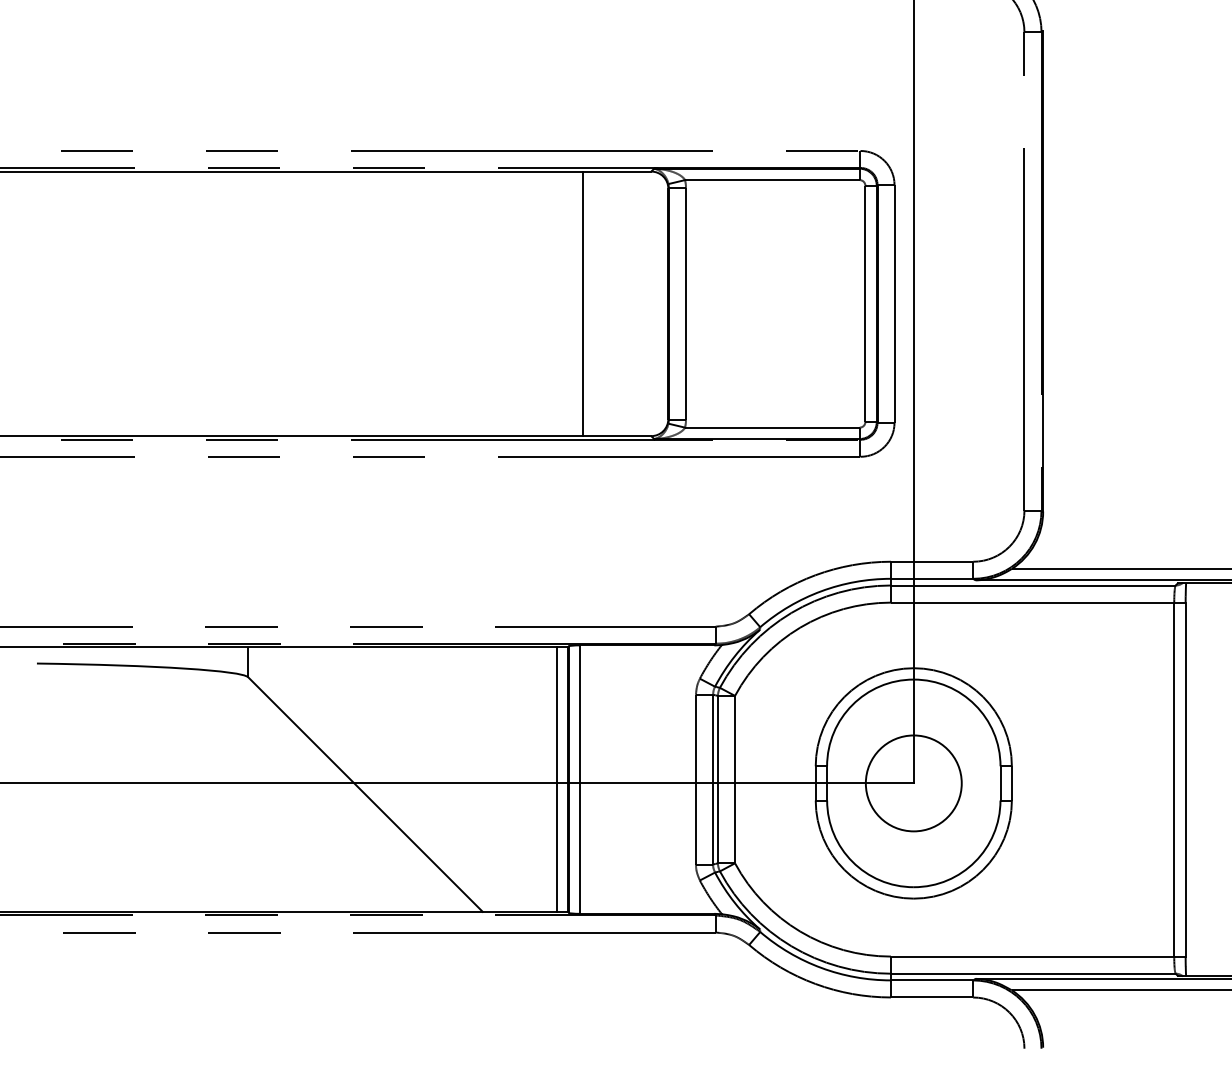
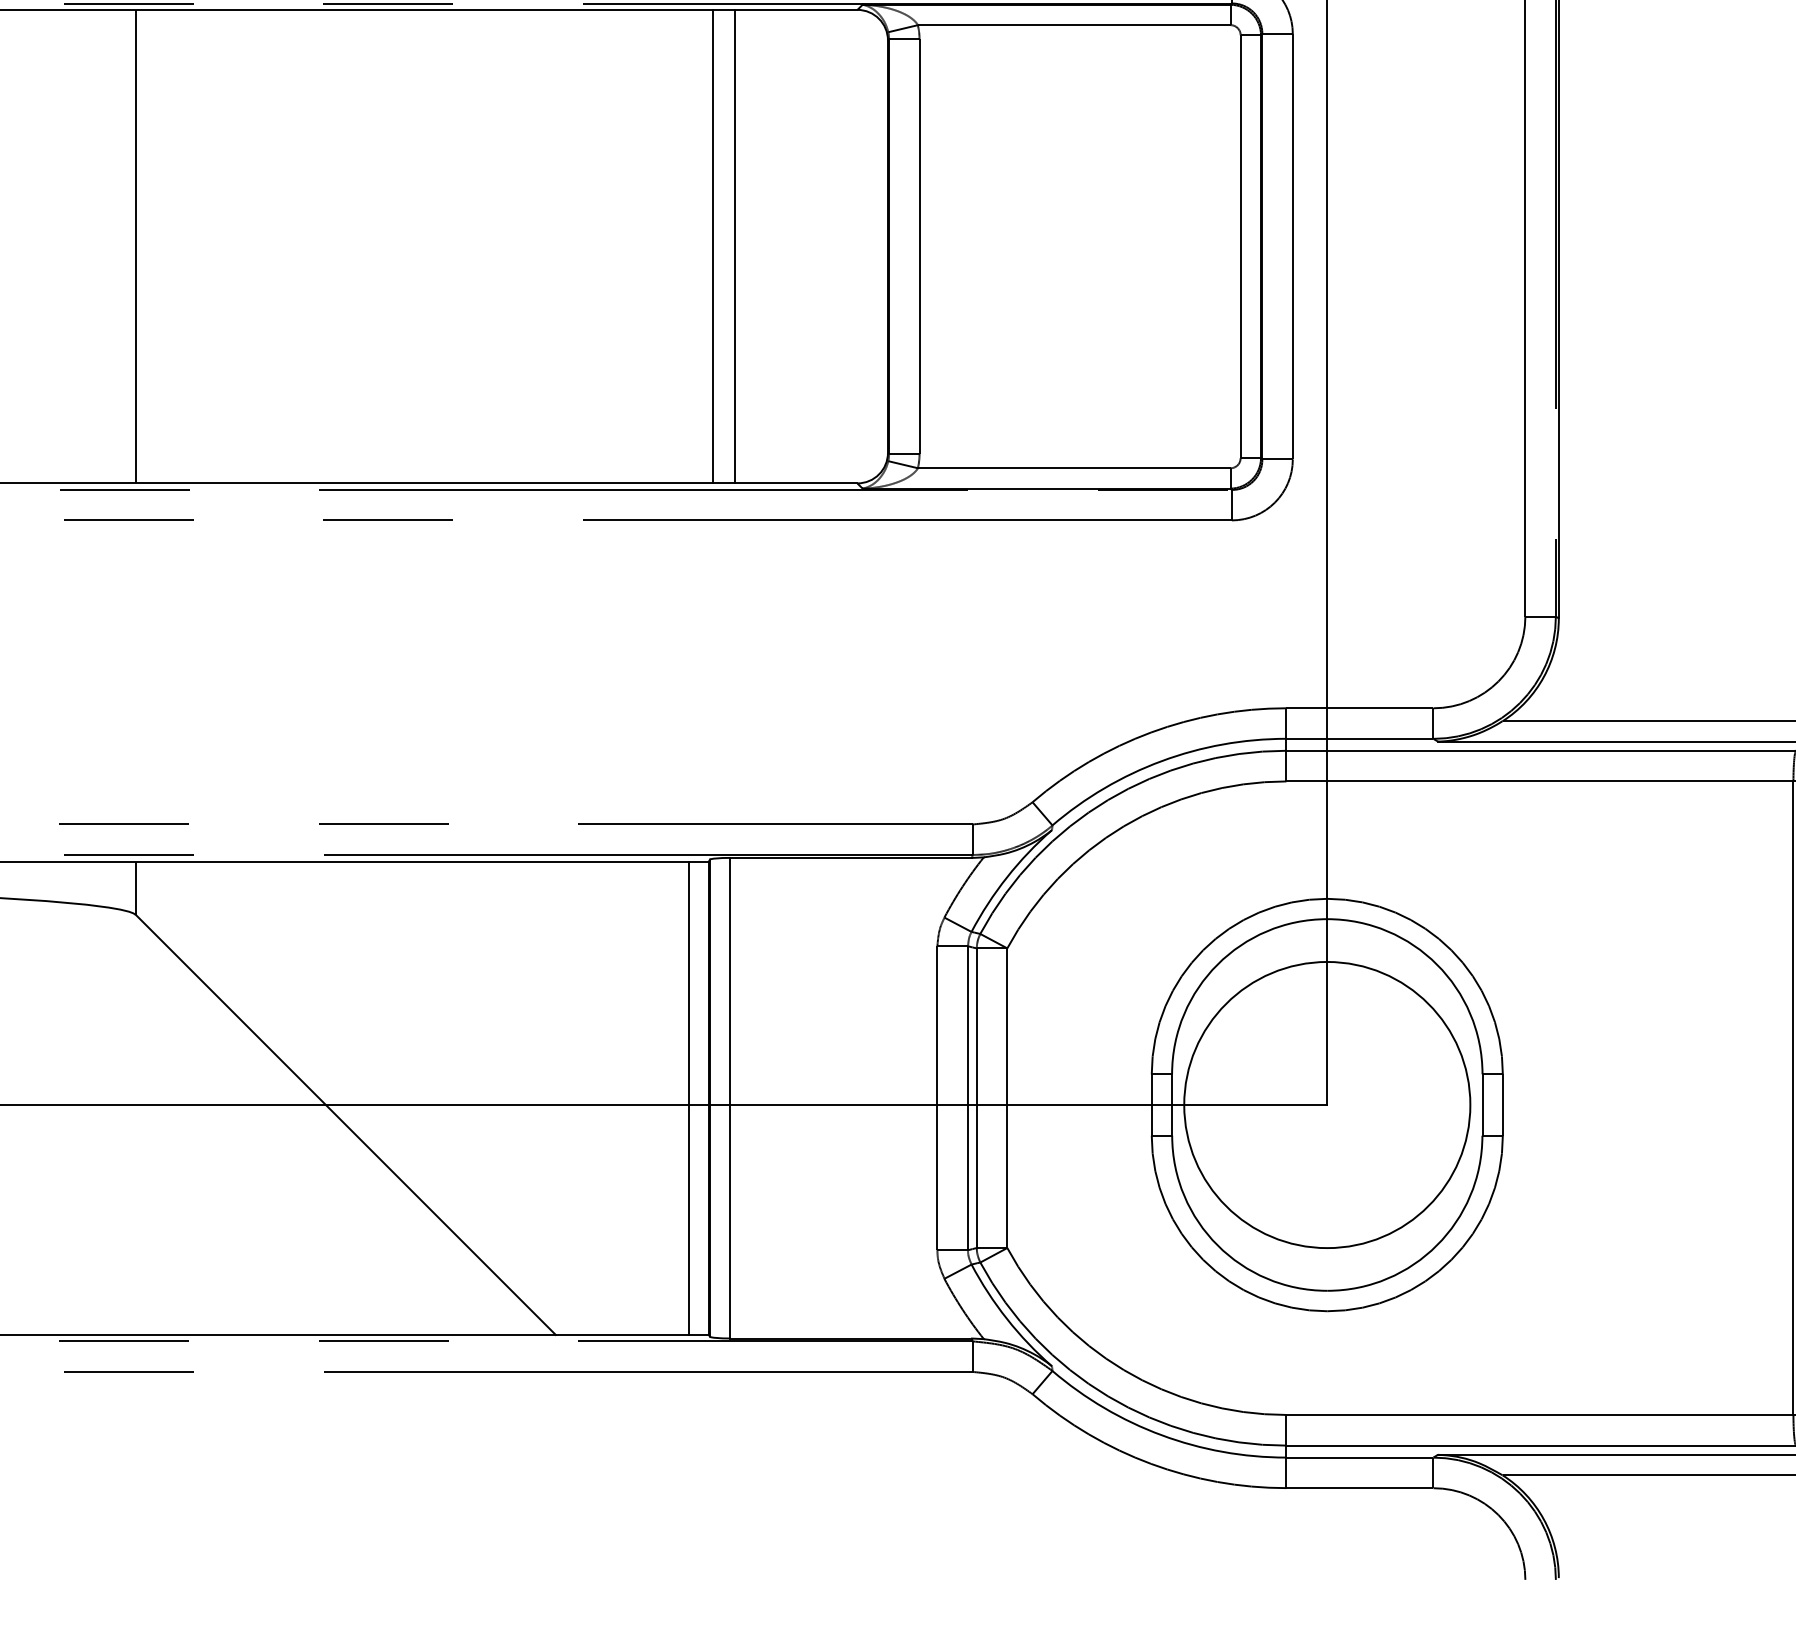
line: (248, 303) -> (136, 246), added
line: (570, 303) -> (712, 246), added
circle: (913, 783) -> (1326, 1105), size x1.67

